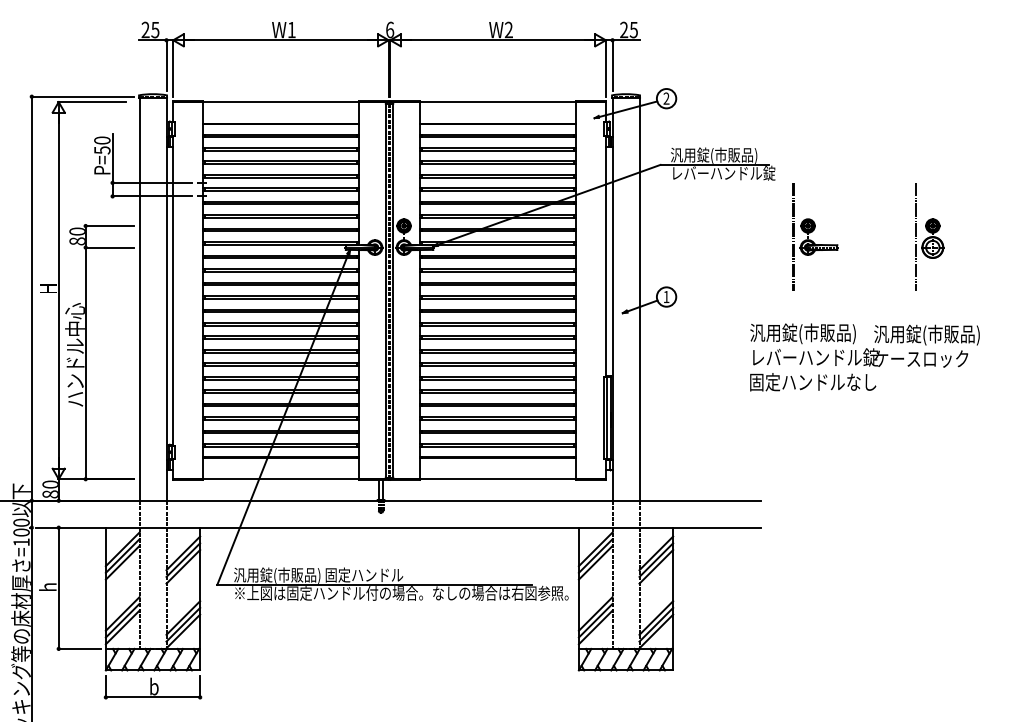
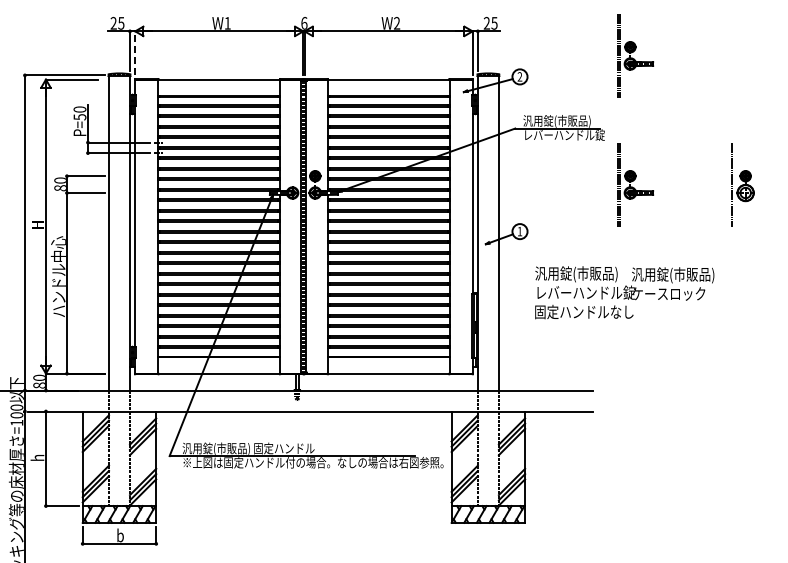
line: (173, 67) -> (135, 52), solid -> dashed
part: (814, 71) -> (635, 55), added
part: (928, 236) -> (742, 184), moved
text: (864, 357) -> (624, 292), moved

